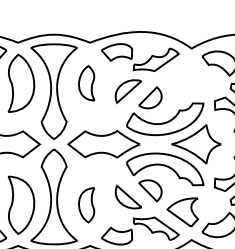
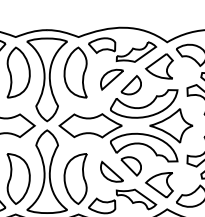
part: (182, 76) -> (159, 66), added
part: (86, 83) -> (75, 72), size x1.67
part: (86, 204) -> (75, 178), size x1.67

